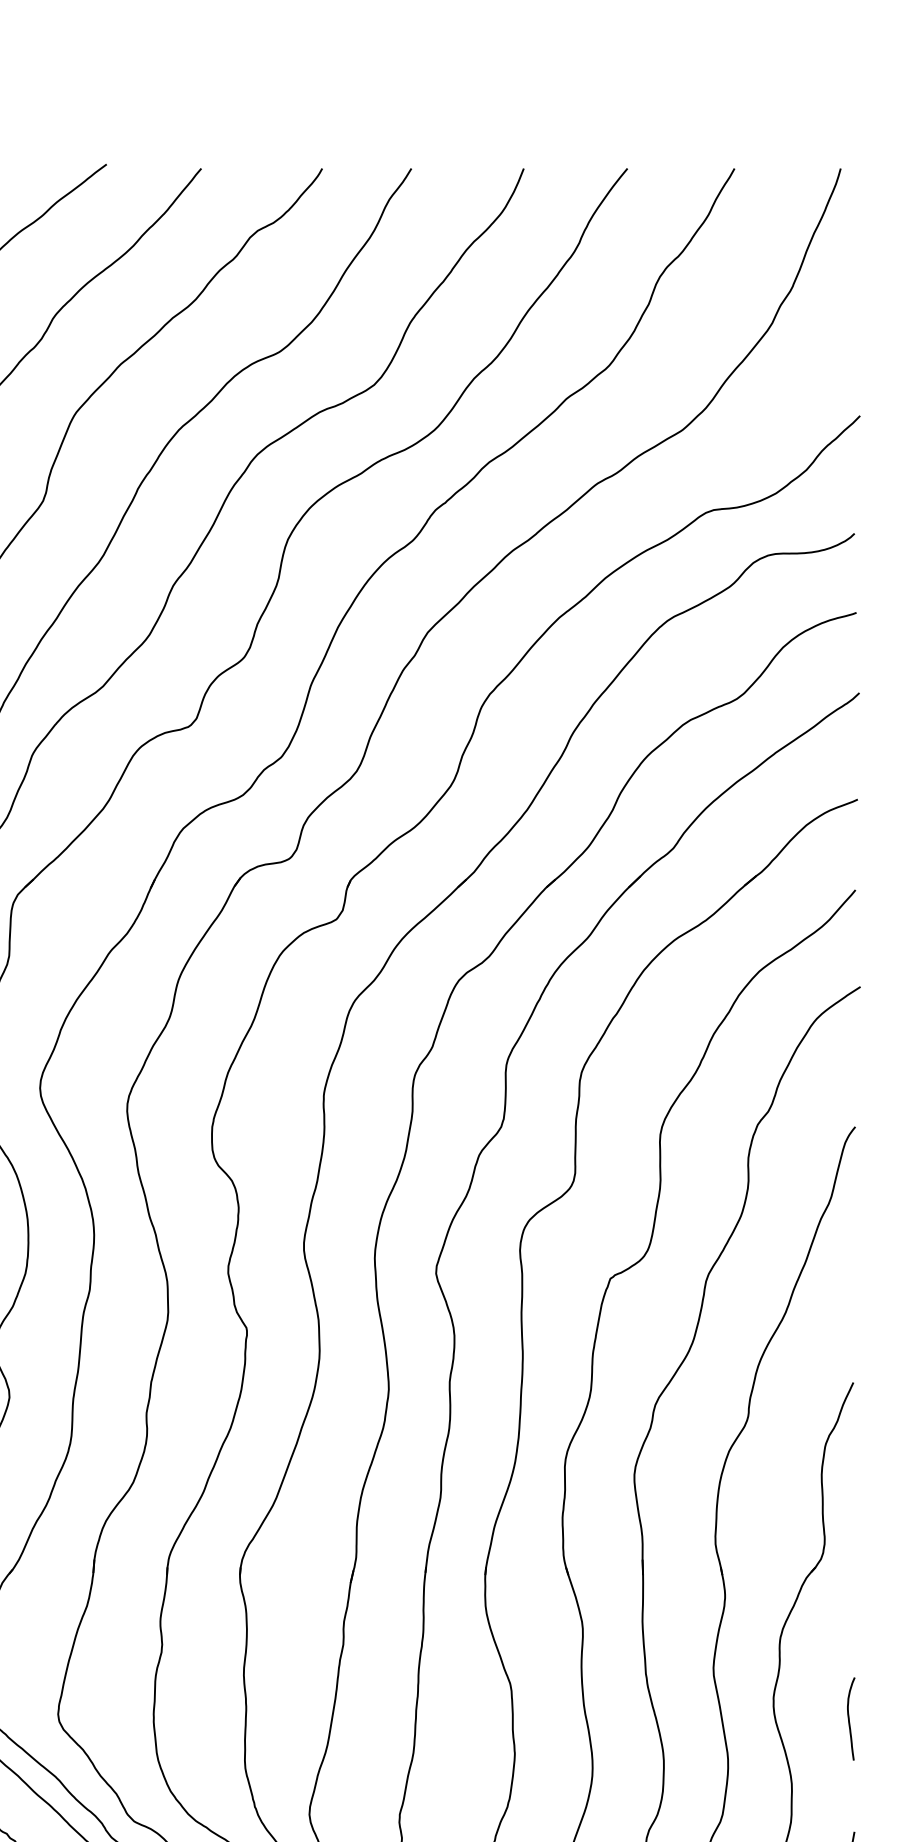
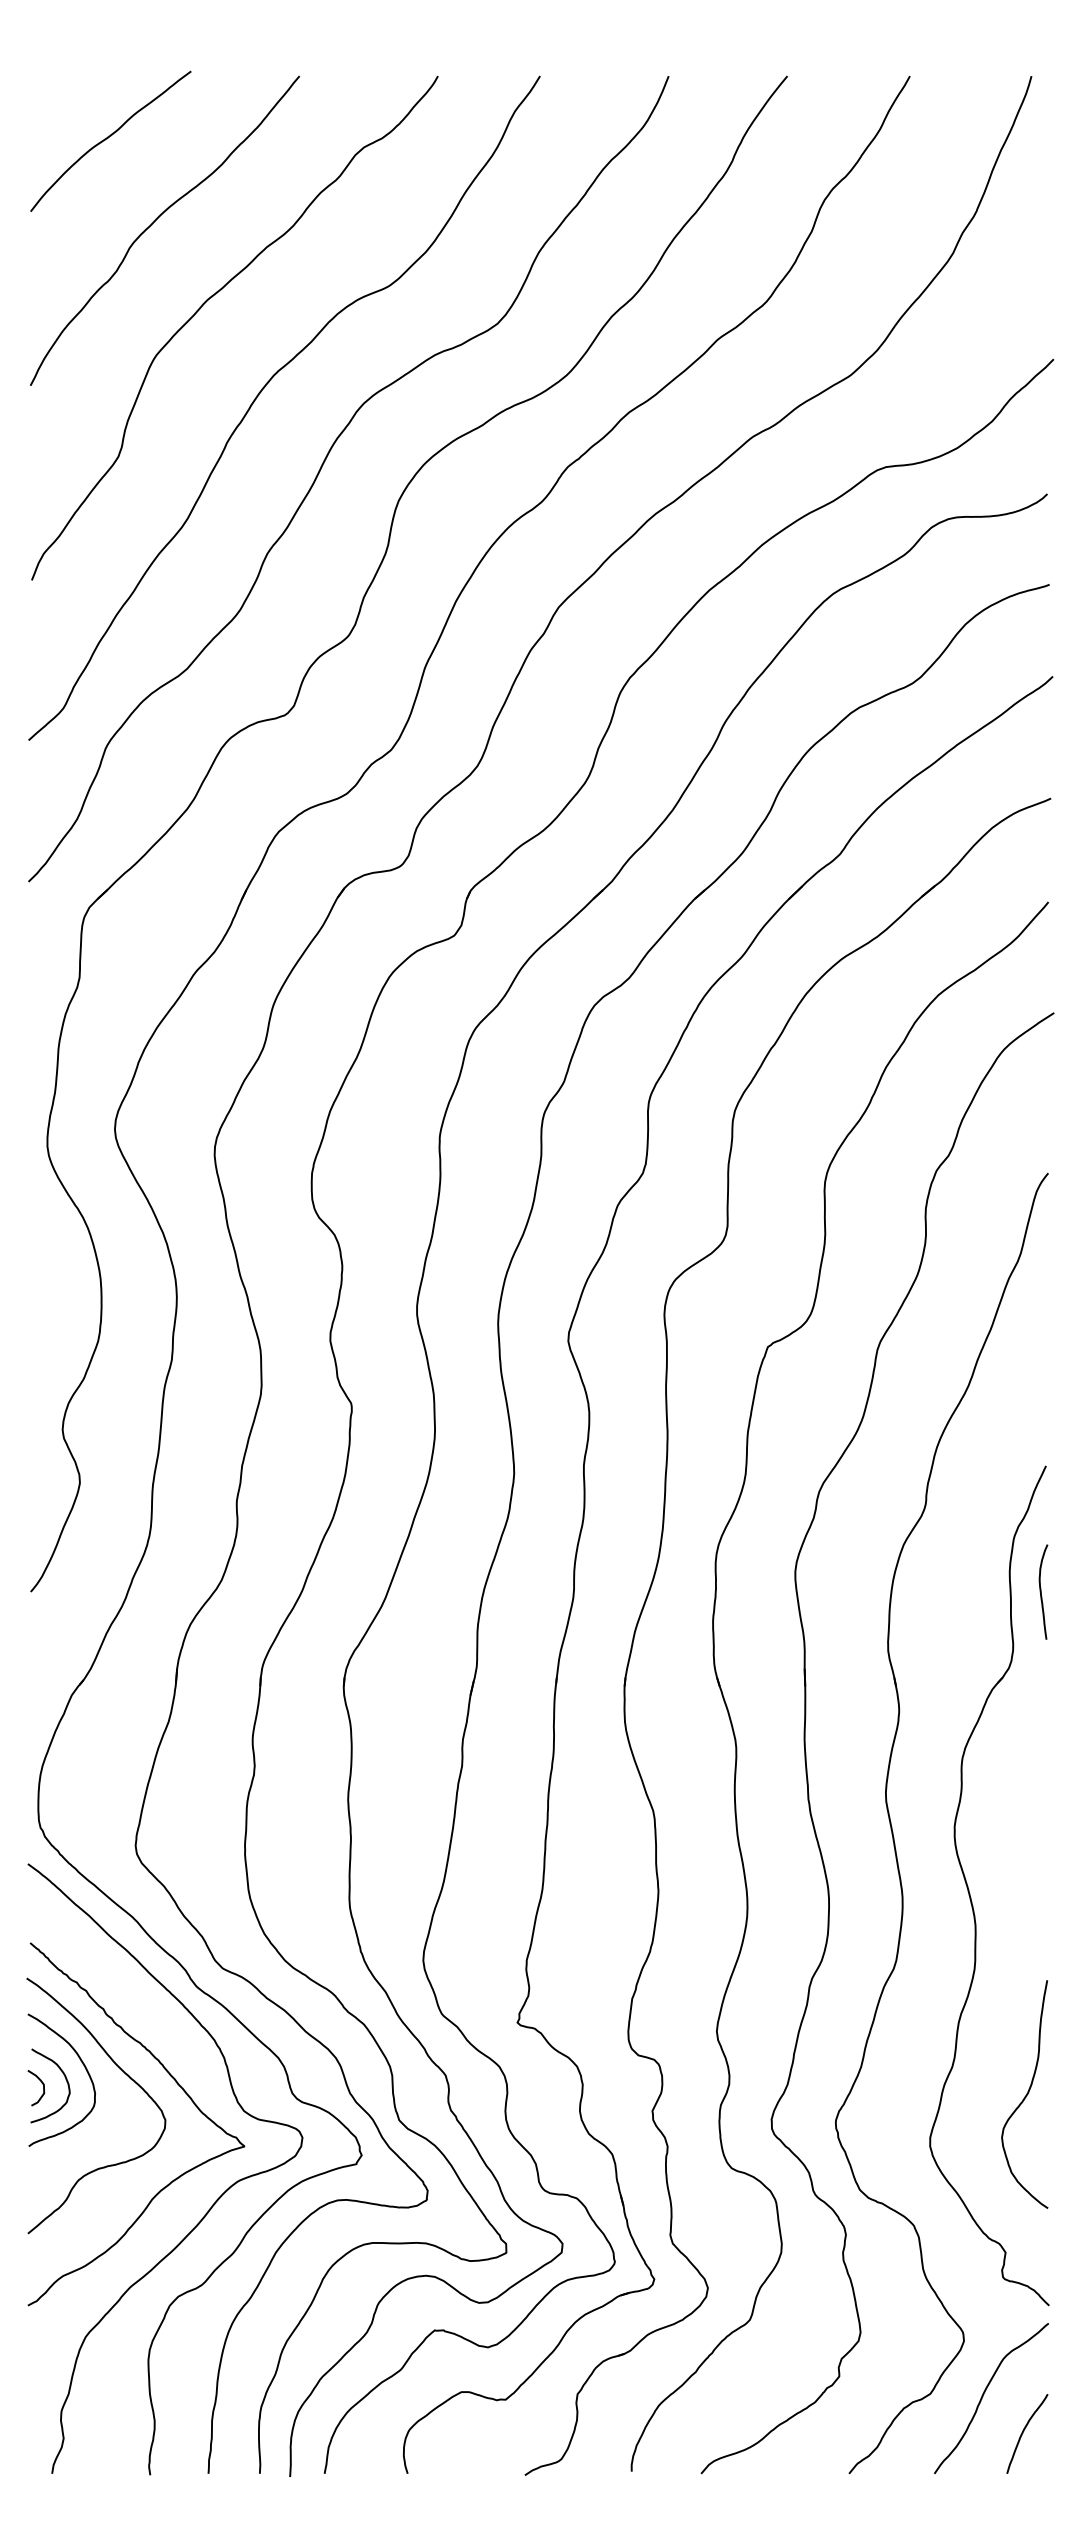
curve: (849, 1718) -> (1041, 1591), moved

